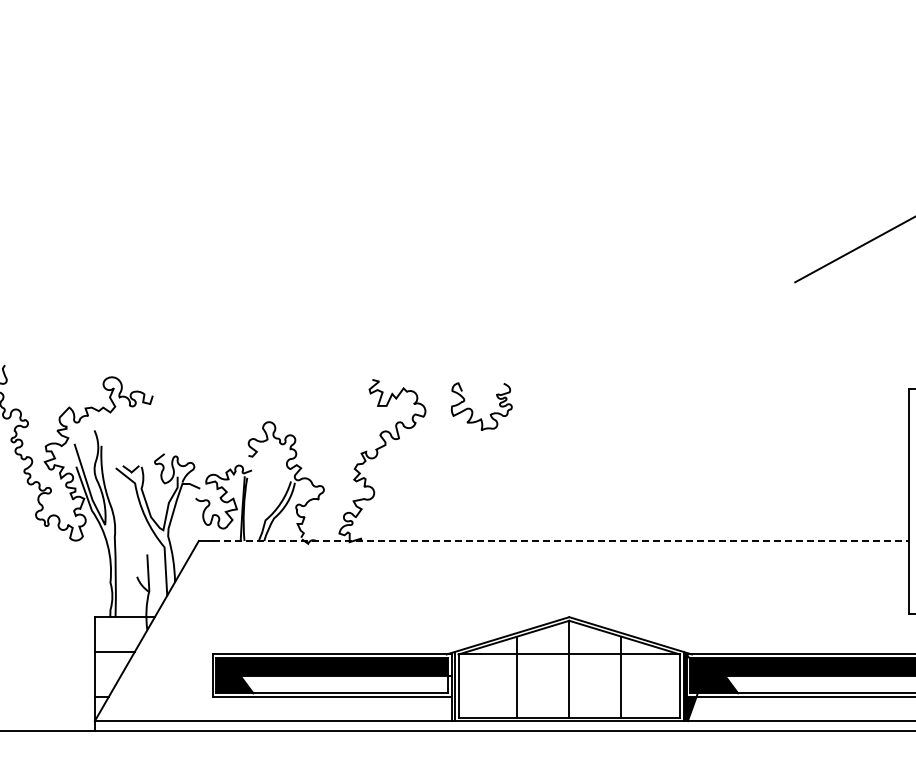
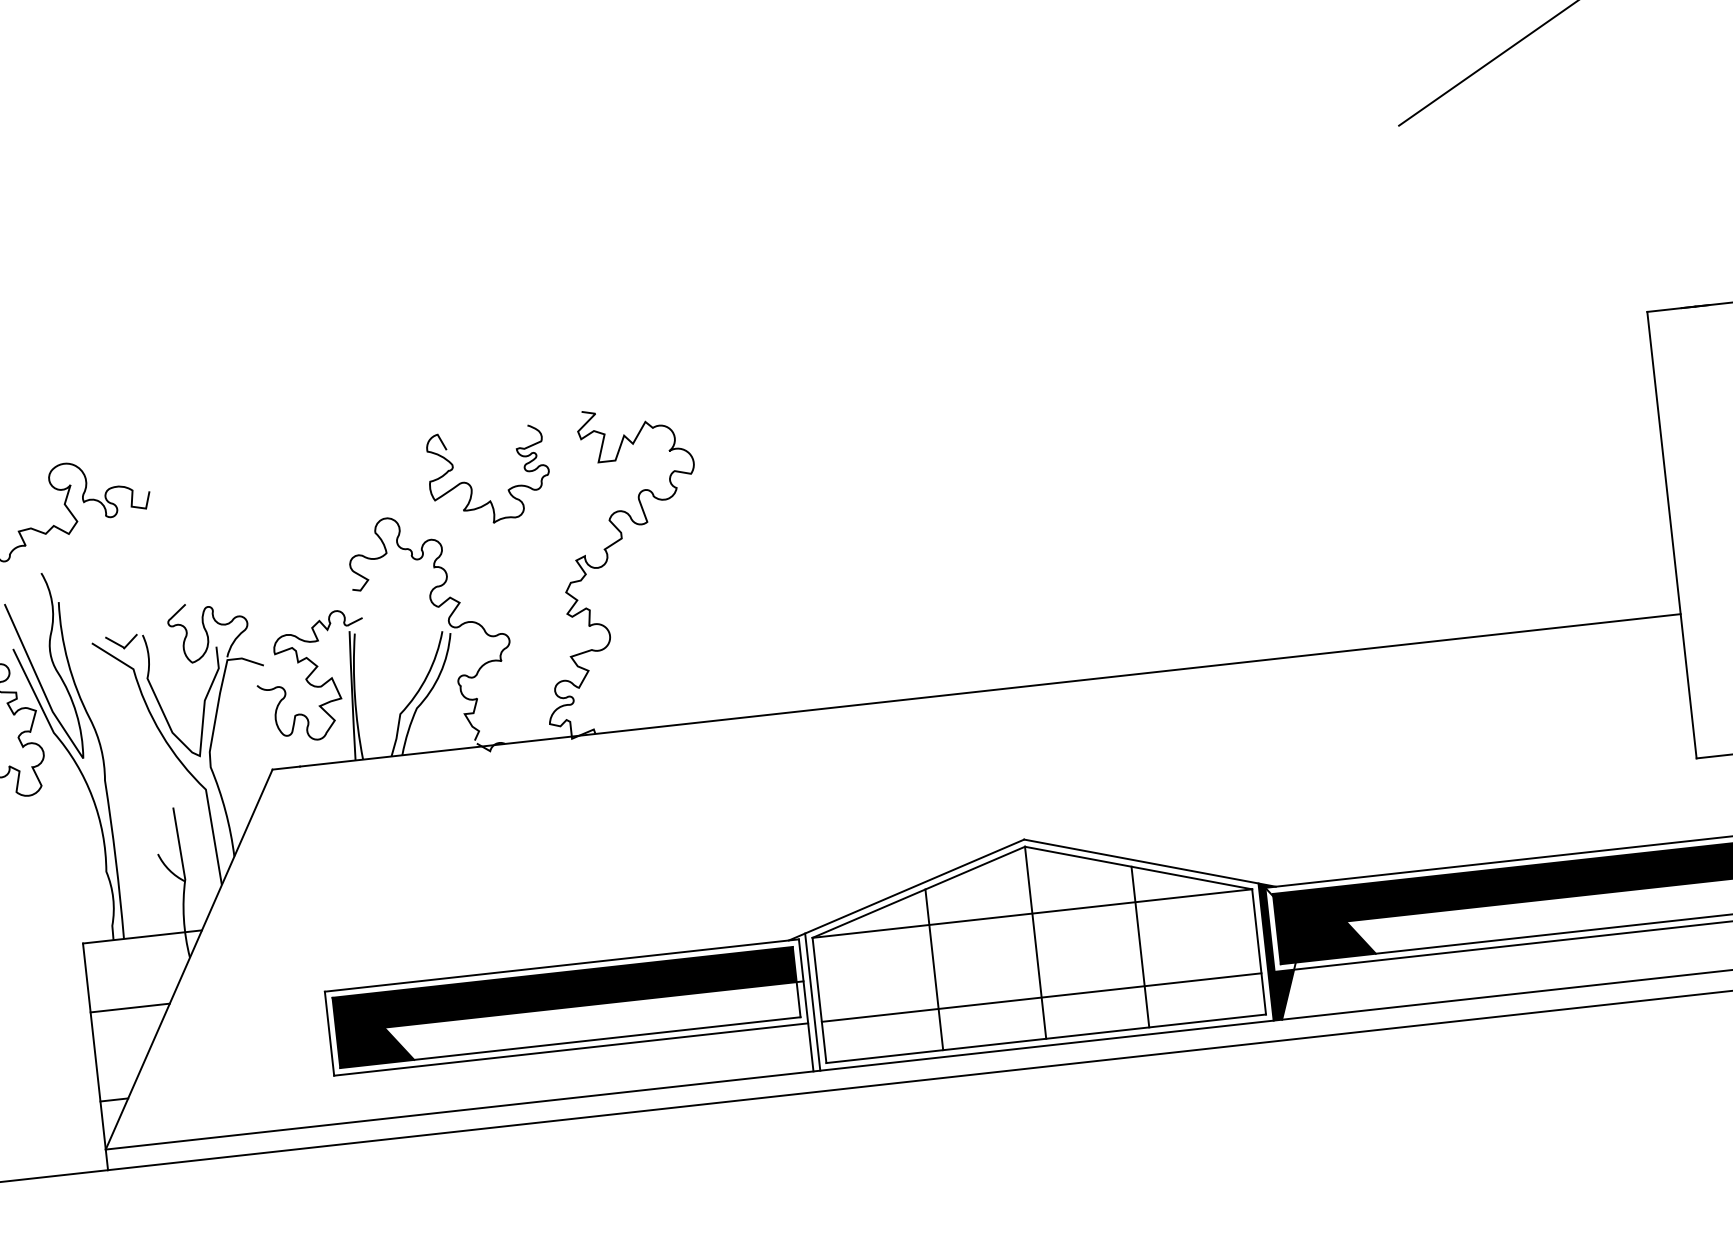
curve: (473, 411) -> (473, 487), moved
line: (560, 541) -> (990, 691), dashed -> solid
line: (569, 696) -> (1041, 996), added

